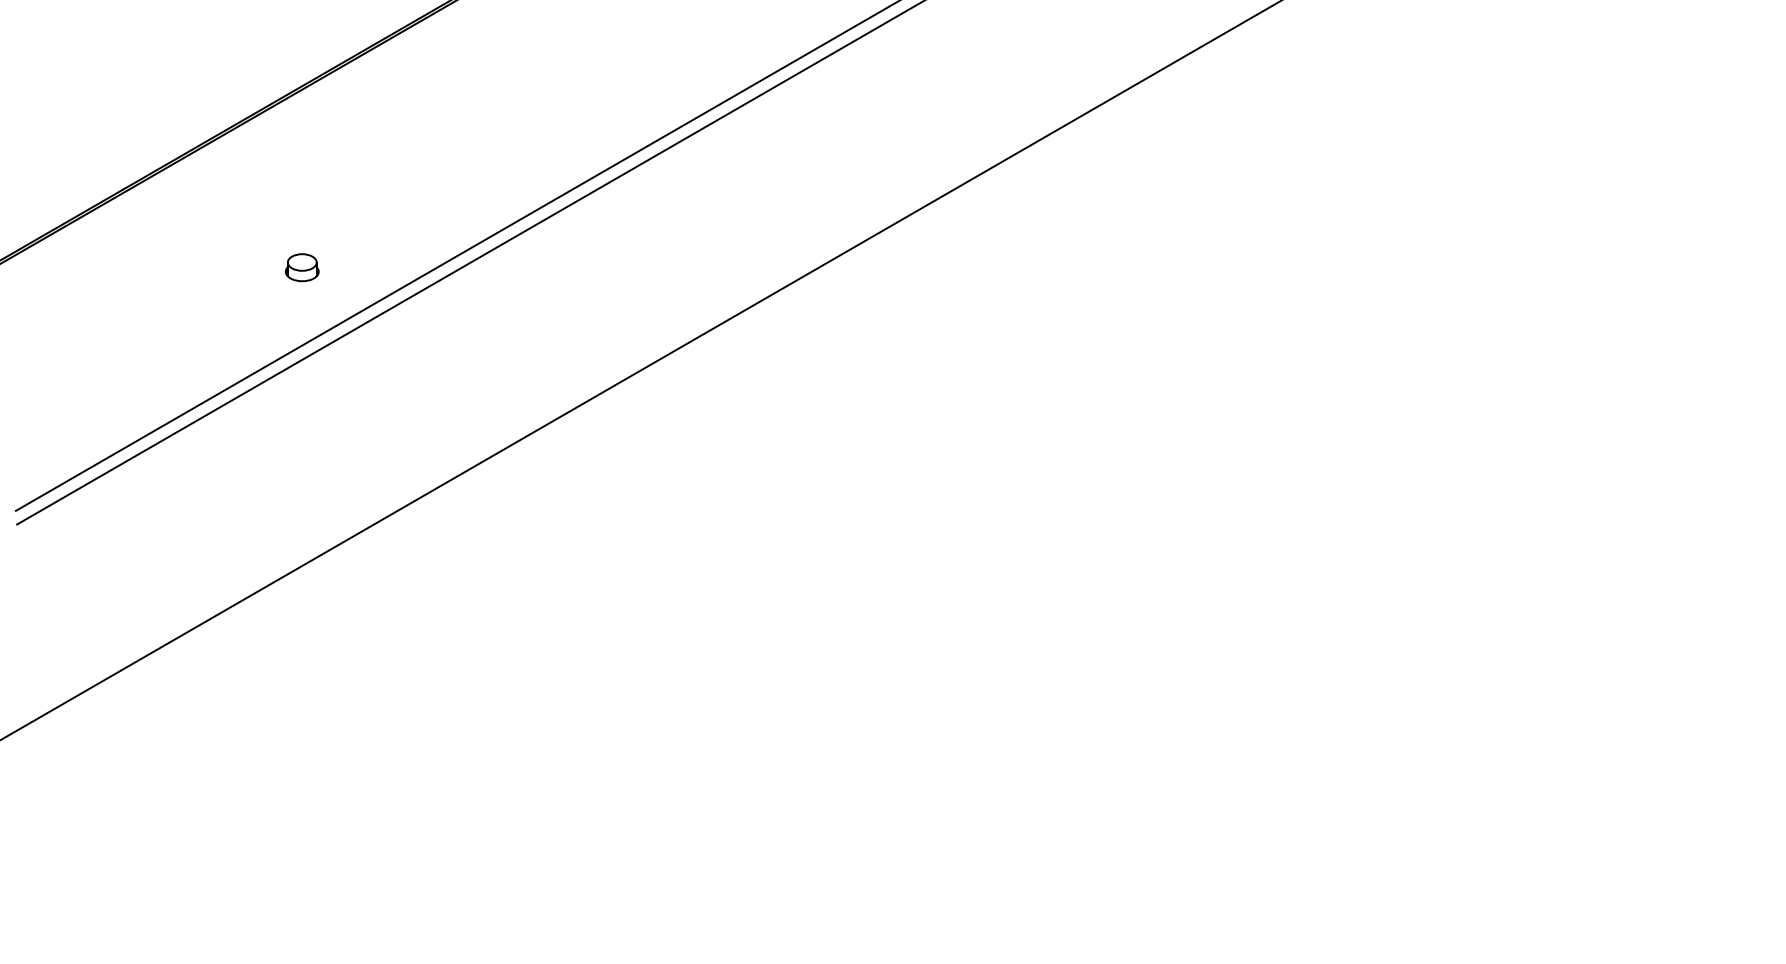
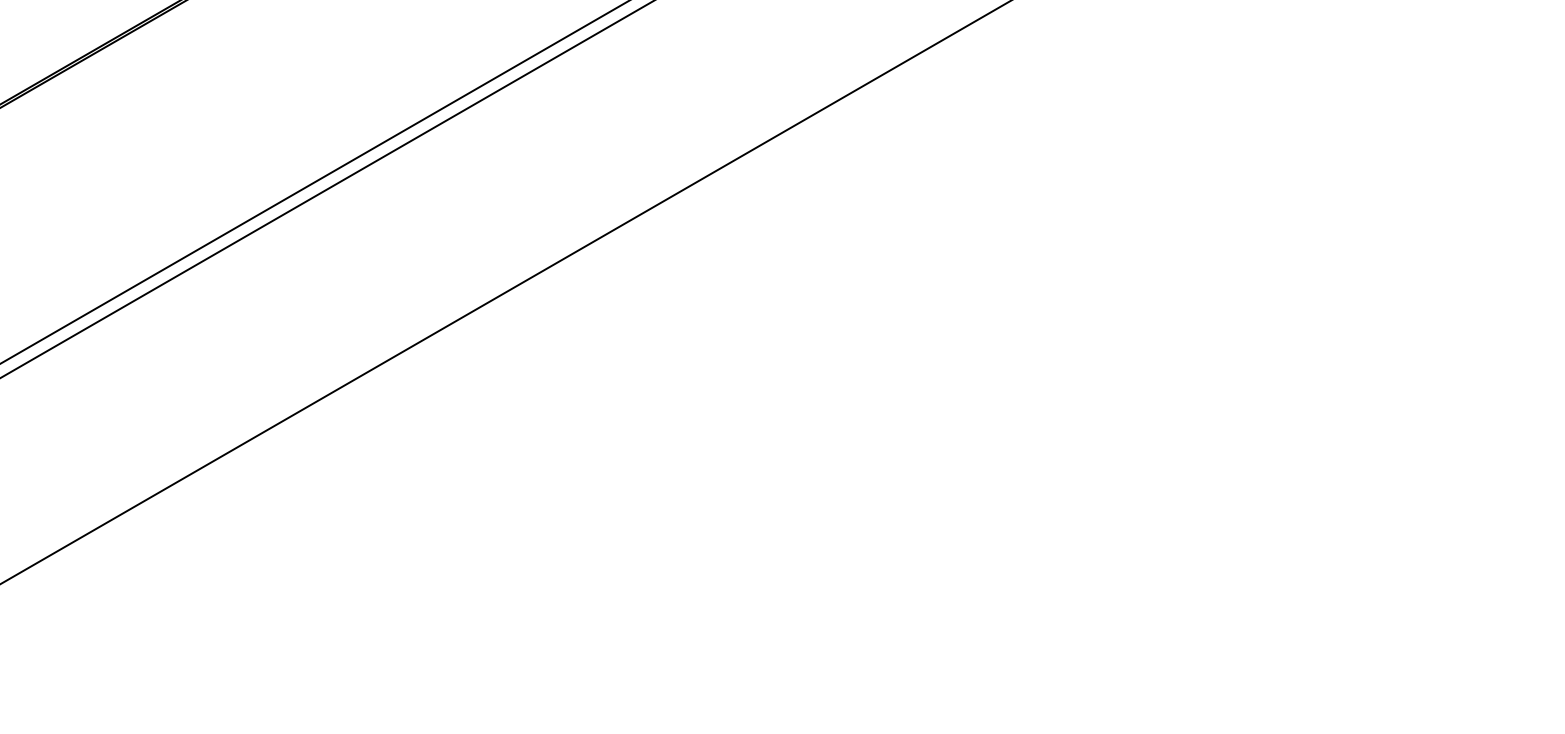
part: (302, 267) -> (184, 179), removed

